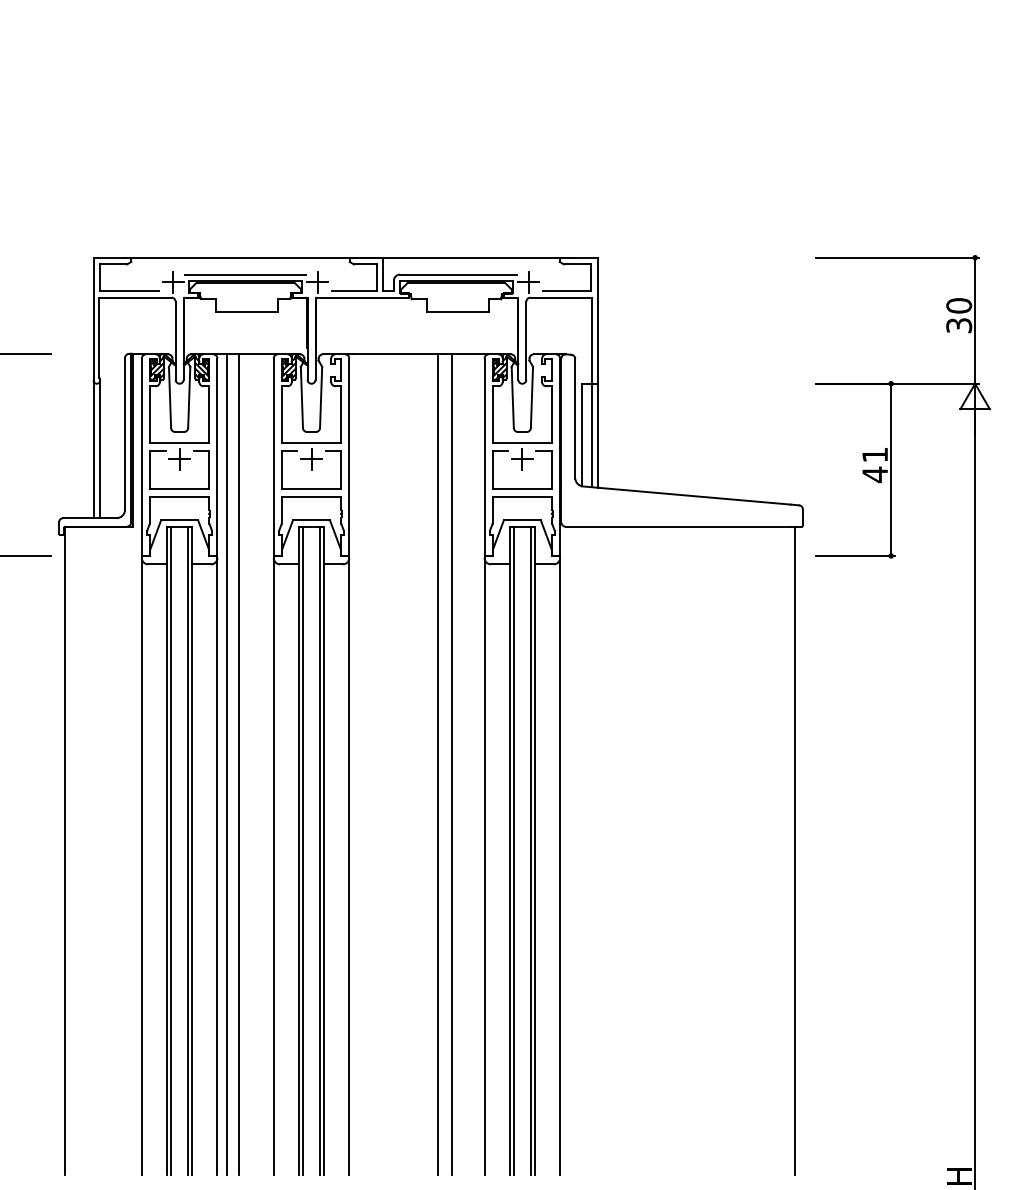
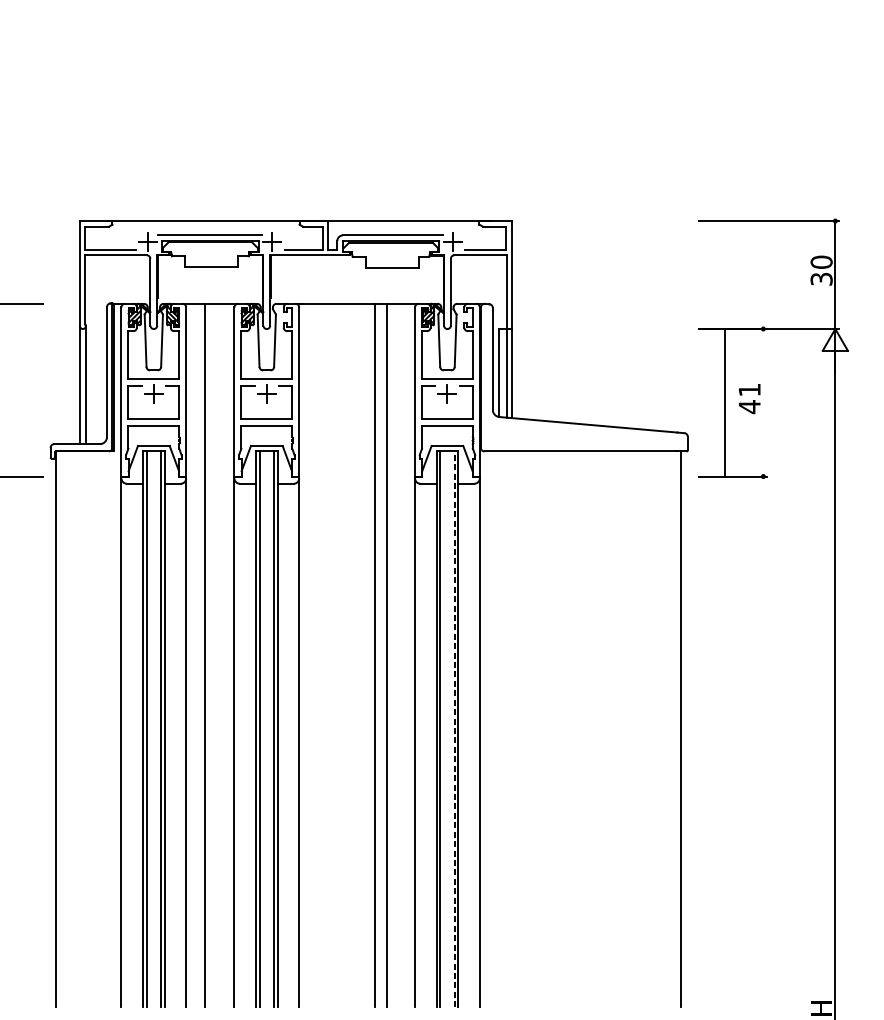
line: (891, 469) -> (725, 402), moved
line: (226, 764) -> (193, 655), removed
line: (530, 850) -> (454, 728), solid -> dashed

